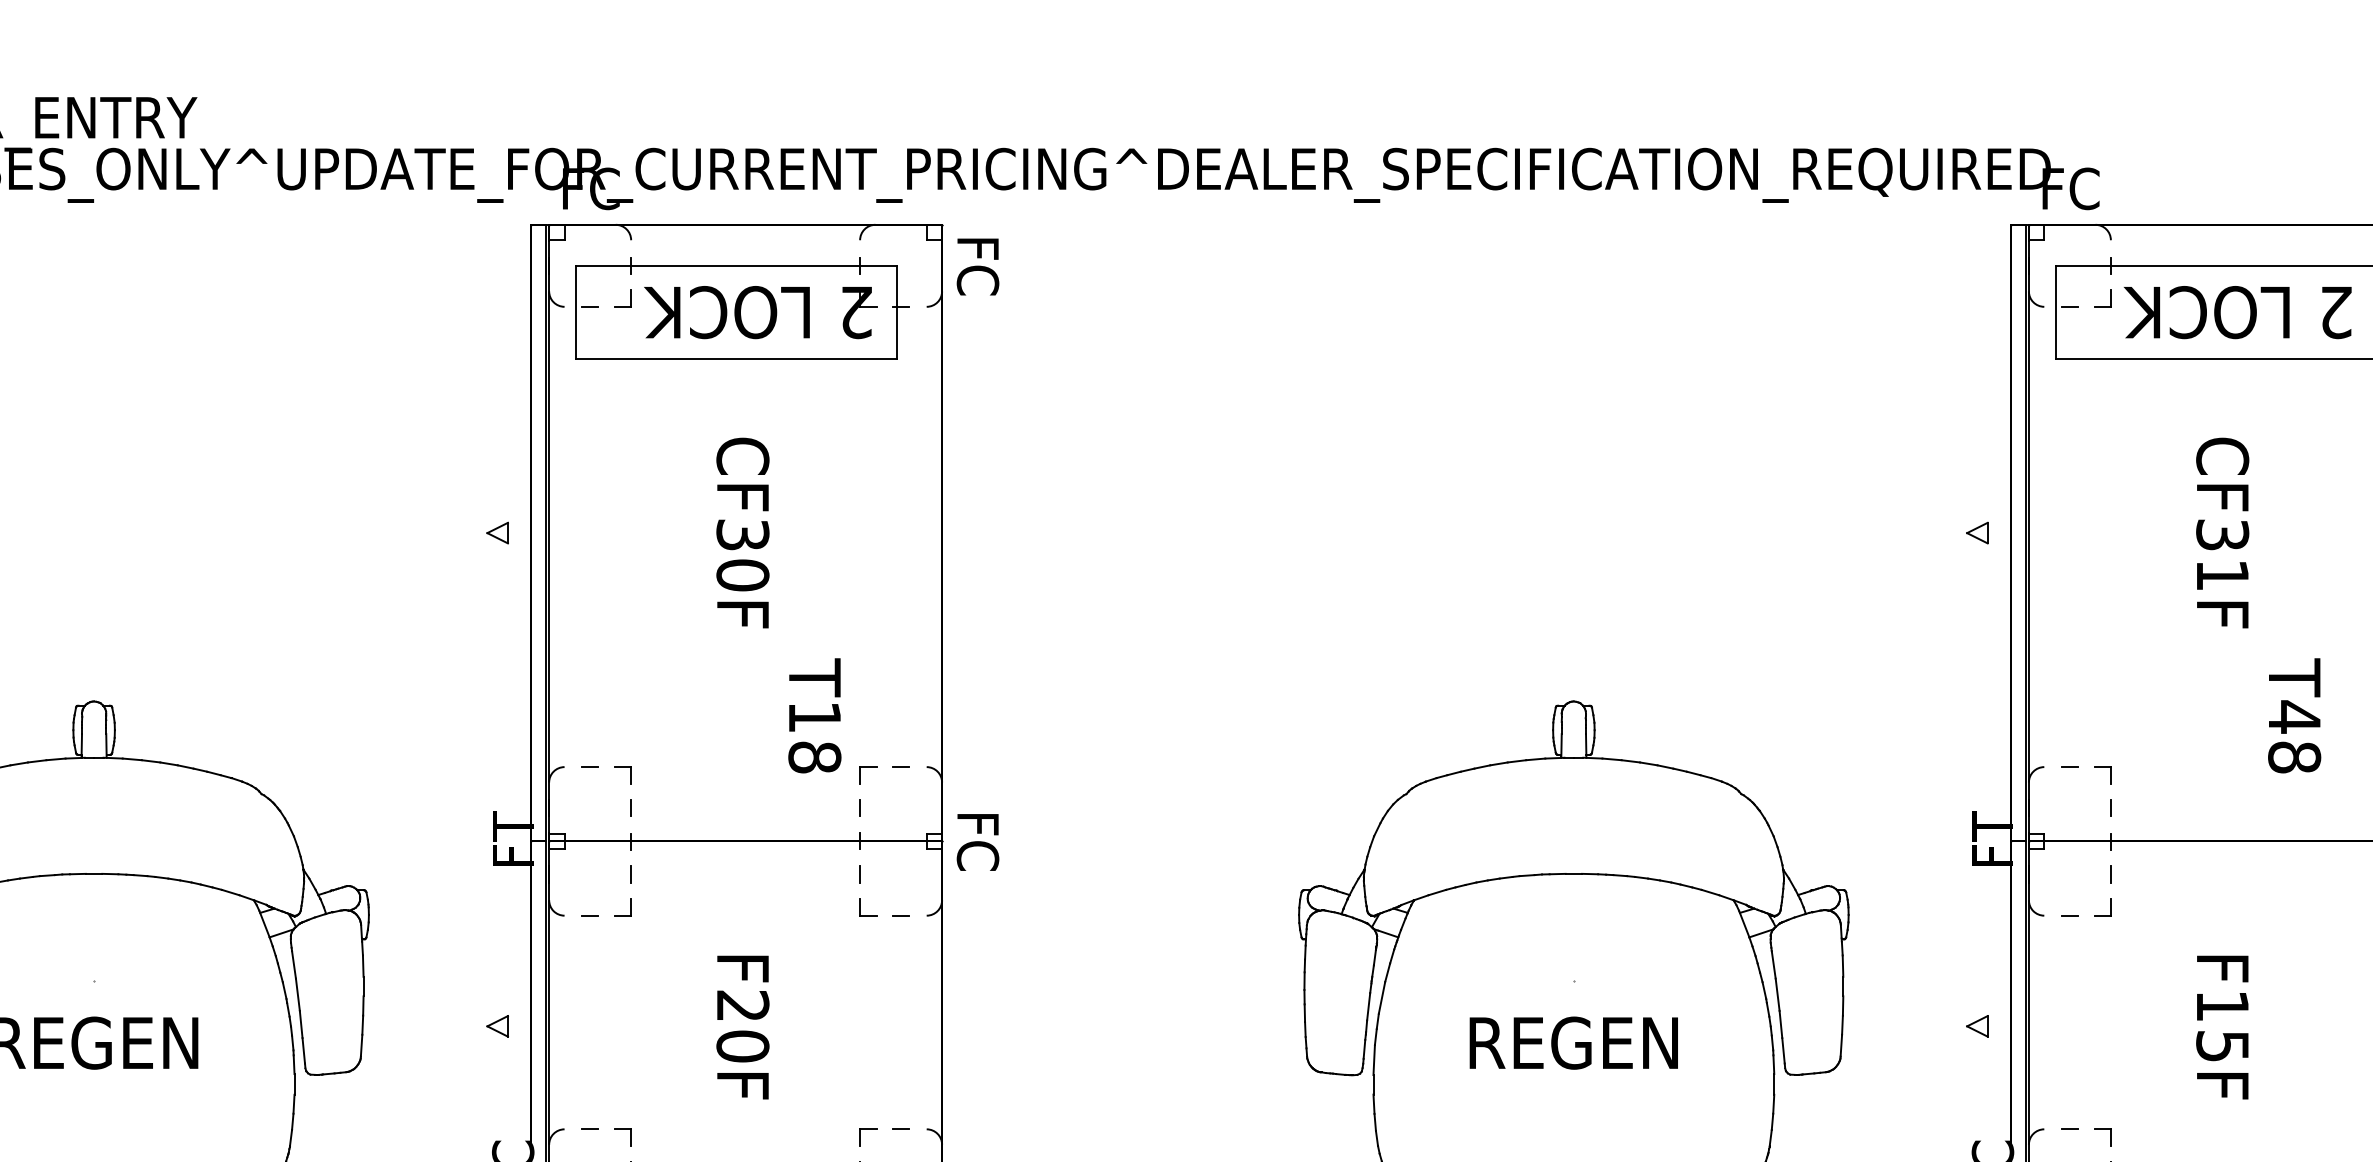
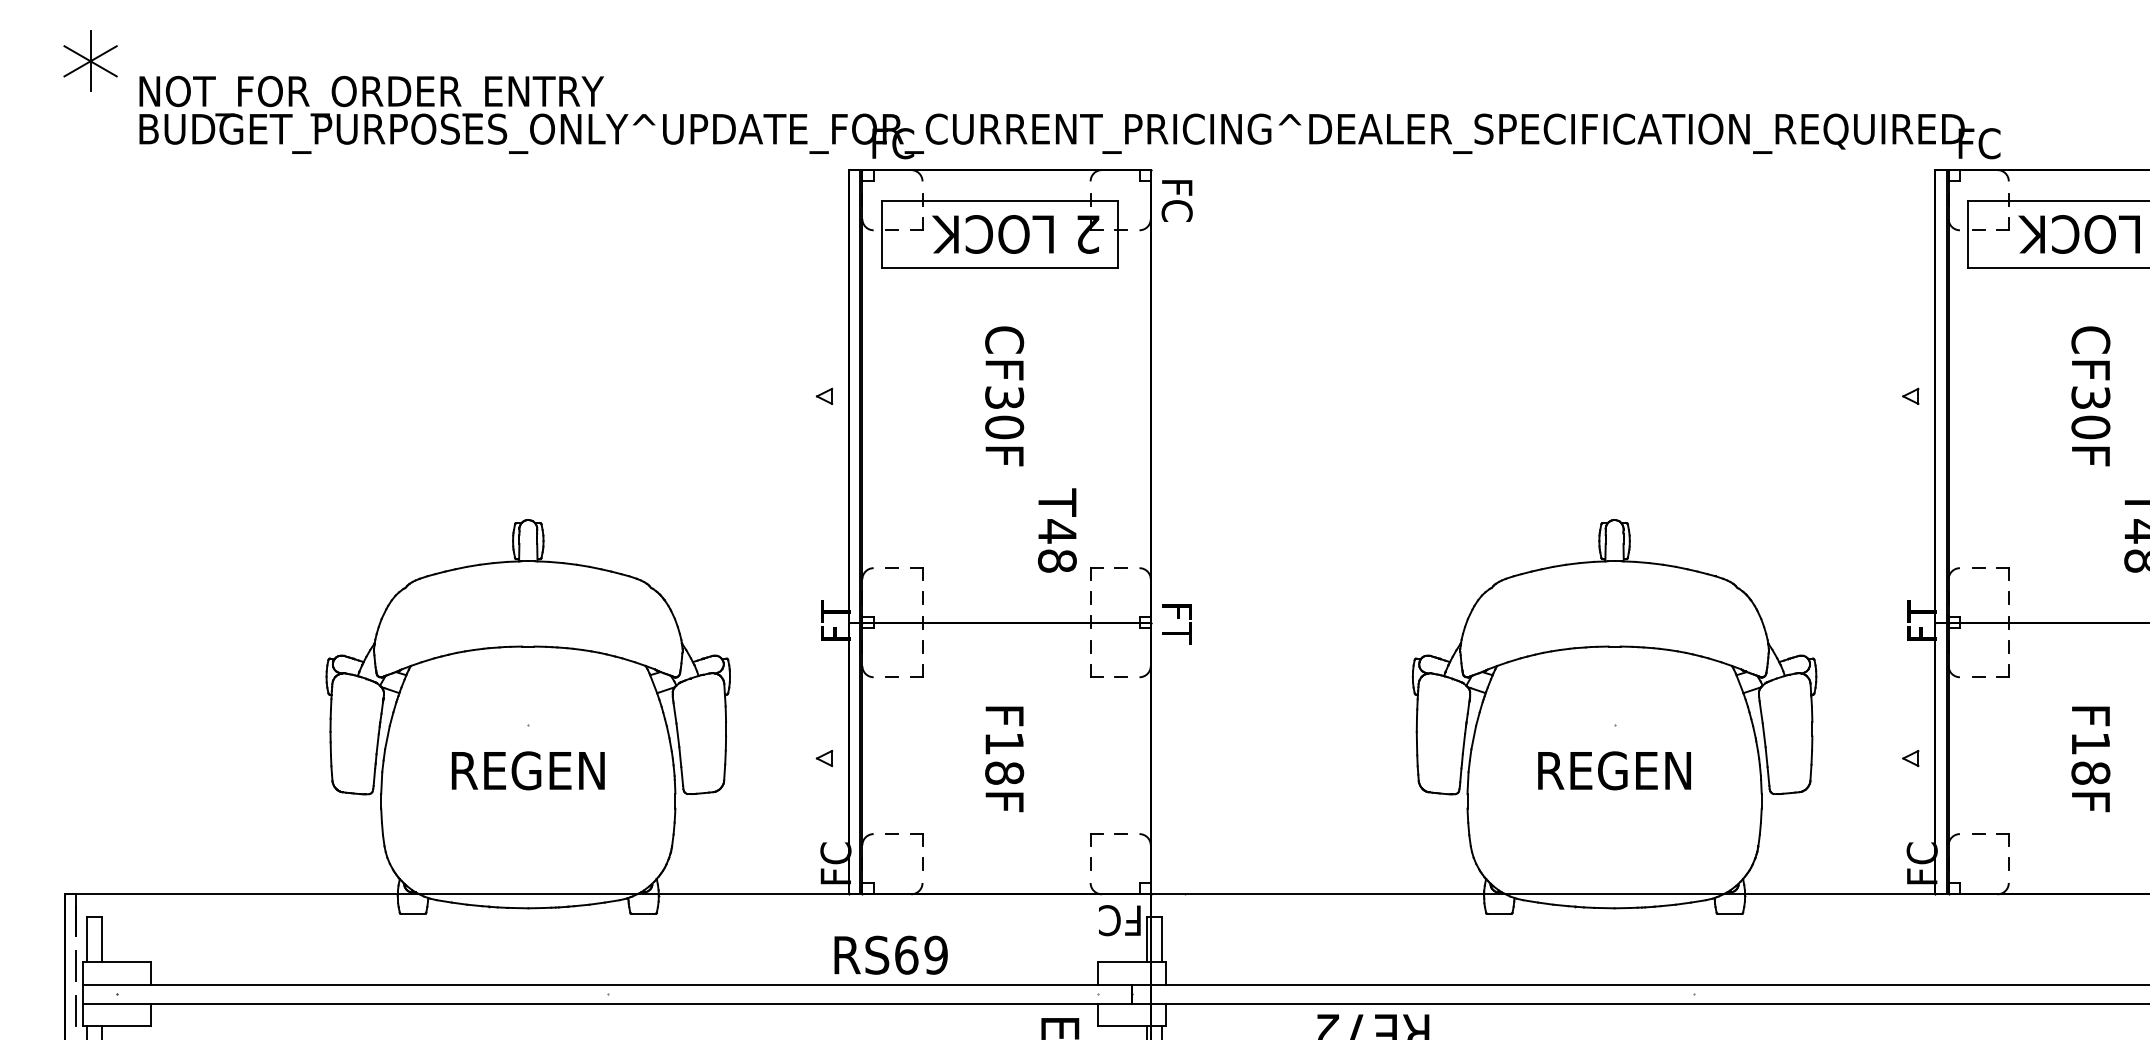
text: (2222, 575) -> (2090, 427), CF31F -> CF30F
text: (815, 717) -> (1057, 531), T18 -> T48
text: (977, 842) -> (1176, 623), FC -> FT
text: (742, 1026) -> (1004, 758), F20F -> F18F
text: (2222, 1045) -> (2090, 772), F15F -> F18F

